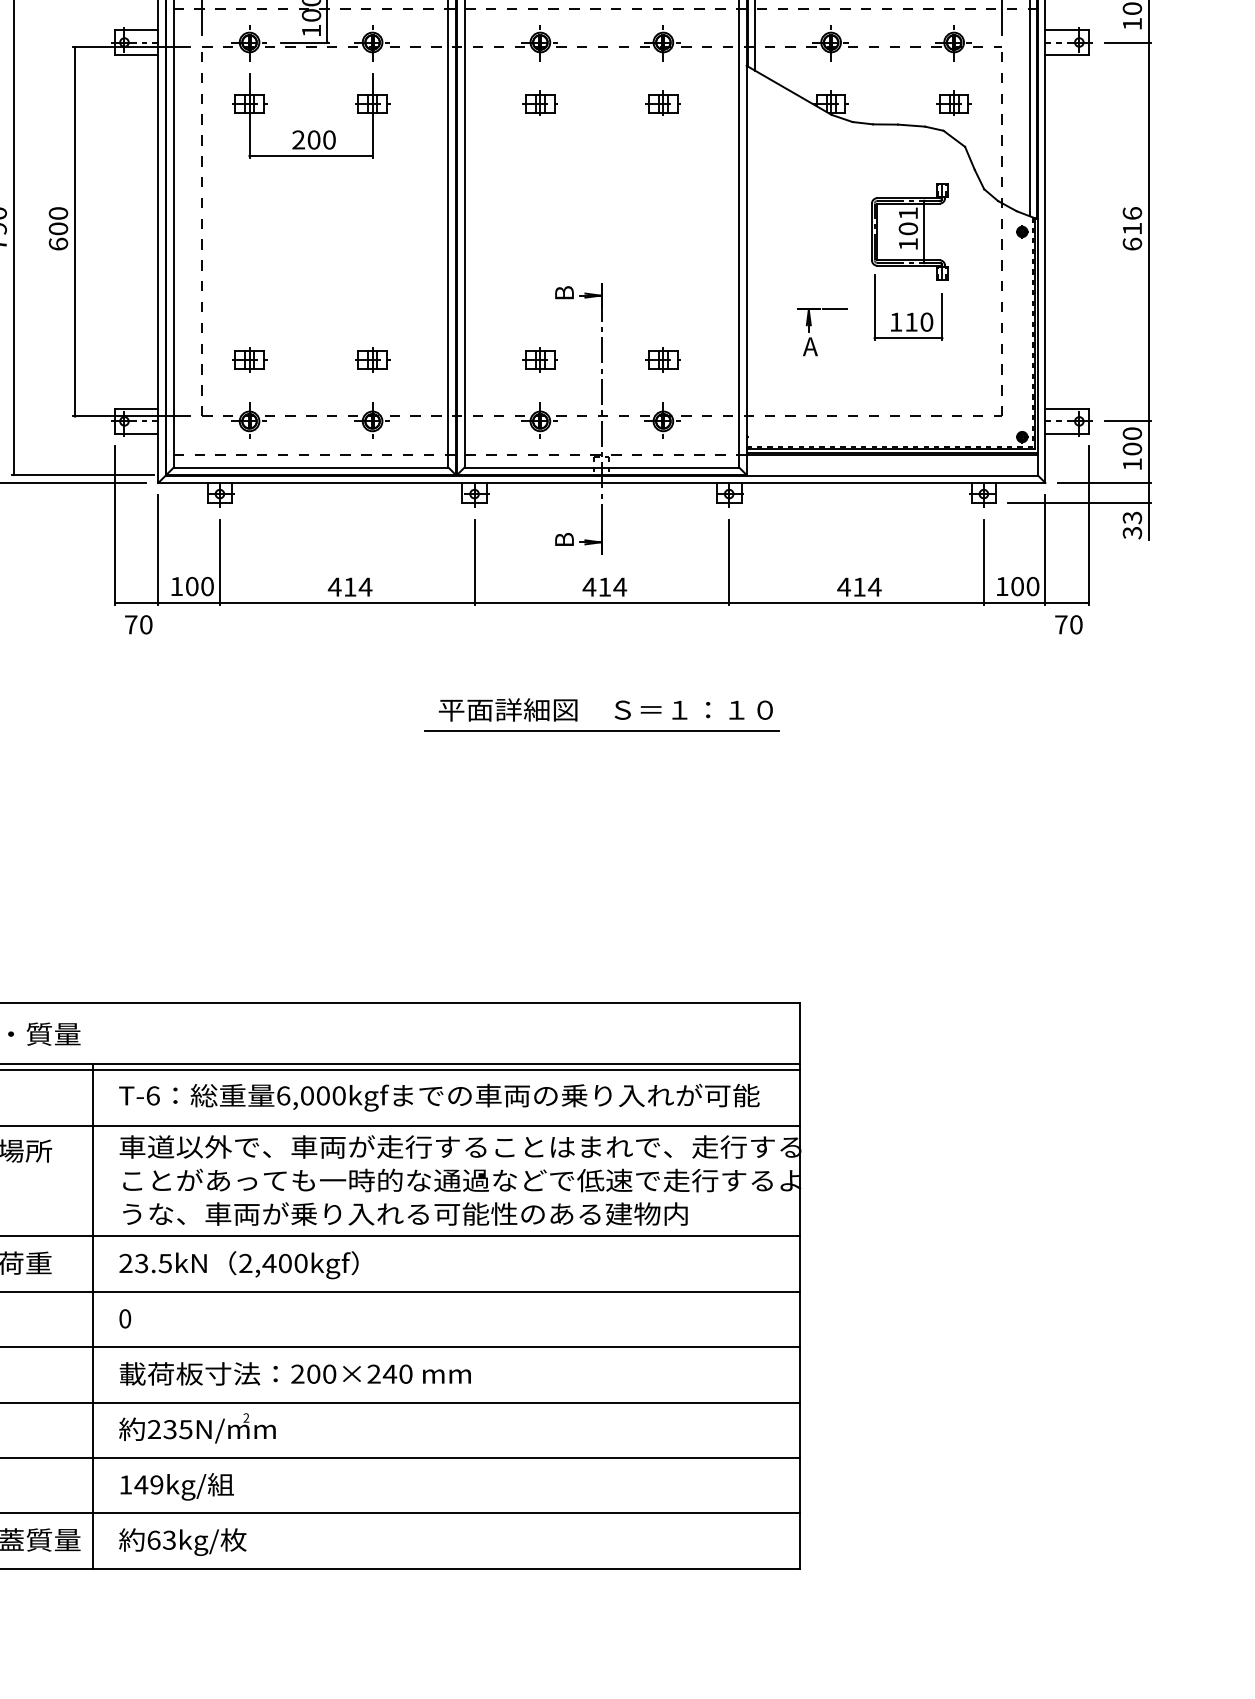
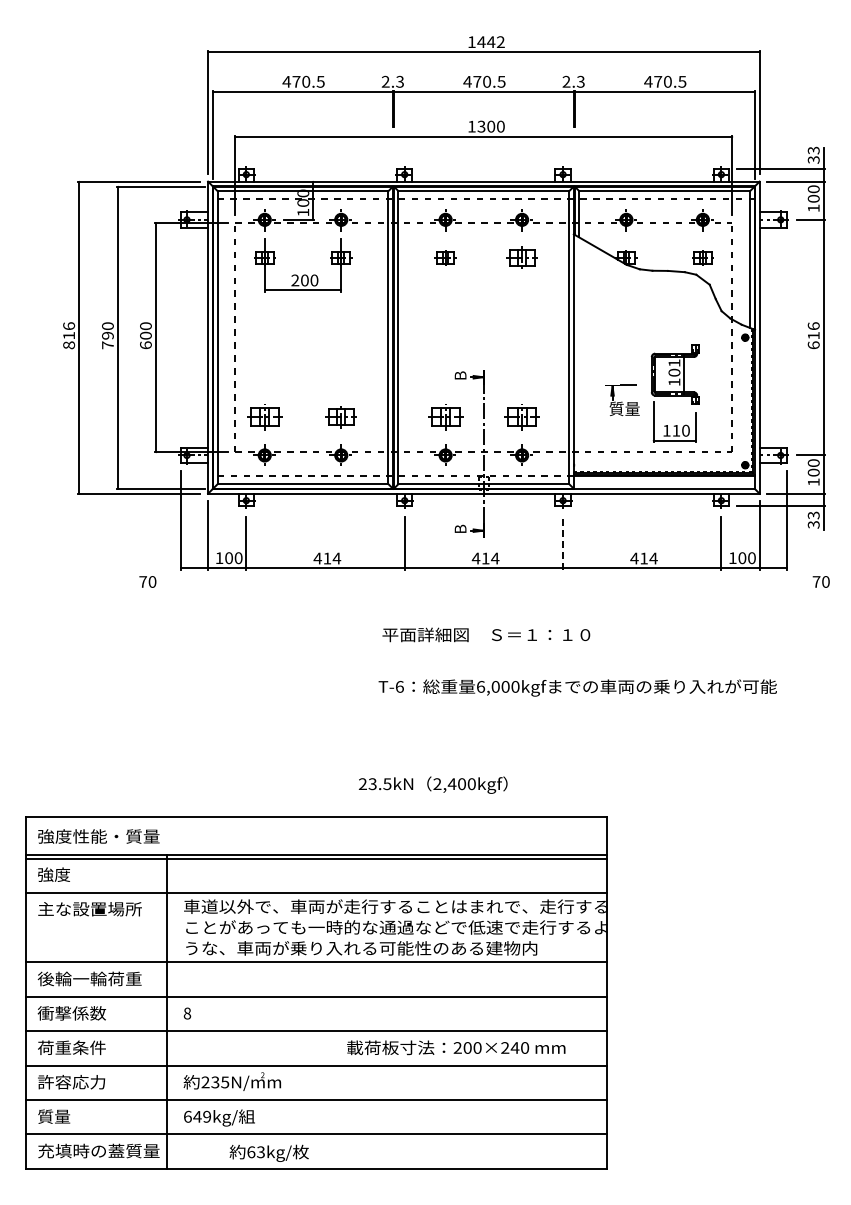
part: (662, 103) -> (521, 257), size x1.4
part: (908, 262) -> (674, 393), moved
text: (828, 345) -> (624, 408), A -> 質量
part: (249, 360) -> (264, 417), size x1.6
part: (372, 360) -> (341, 417), size x1.4
part: (540, 360) -> (445, 417), size x1.6
part: (662, 360) -> (521, 417), size x1.6
line: (729, 561) -> (563, 542), solid -> dashed
text: (138, 624) -> (147, 581), moved
text: (1067, 624) -> (820, 581), moved
line: (601, 730) -> (483, 647), removed
text: (438, 1096) -> (577, 687), moved
text: (237, 1264) -> (432, 784), moved
text: (125, 1318) -> (187, 1013), 0 -> 8
text: (295, 1373) -> (456, 1047), moved
text: (125, 1484) -> (187, 1116), 149kg/ -> 649kg/
text: (181, 1540) -> (268, 1152), moved

